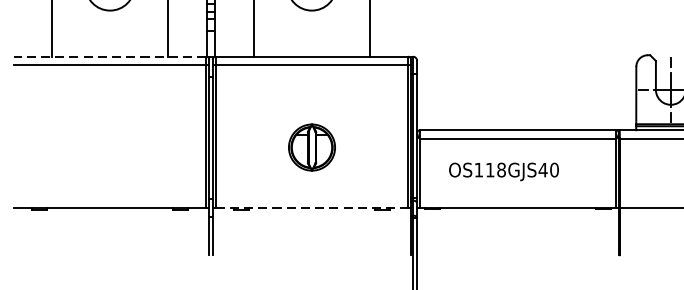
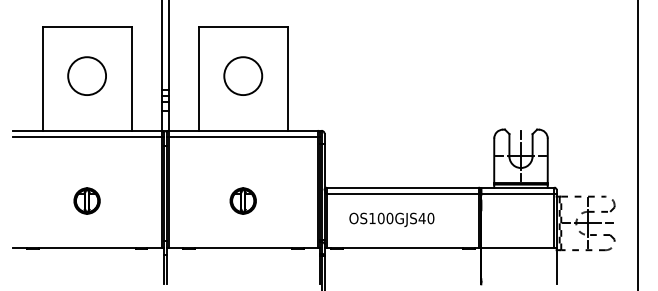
line: (109, 56) -> (86, 130), dashed -> solid
part: (109, 146) -> (86, 200), added
part: (310, 146) -> (242, 200), size x0.71
text: (495, 170) -> (385, 218), OS118GJS40 -> OS100GJS40
line: (312, 207) -> (243, 247), dashed -> solid

